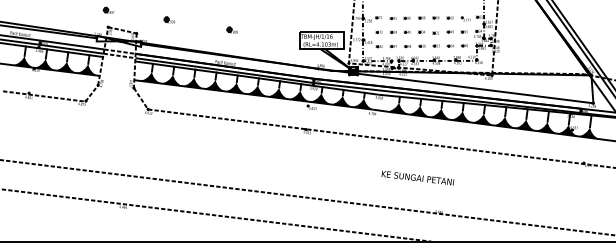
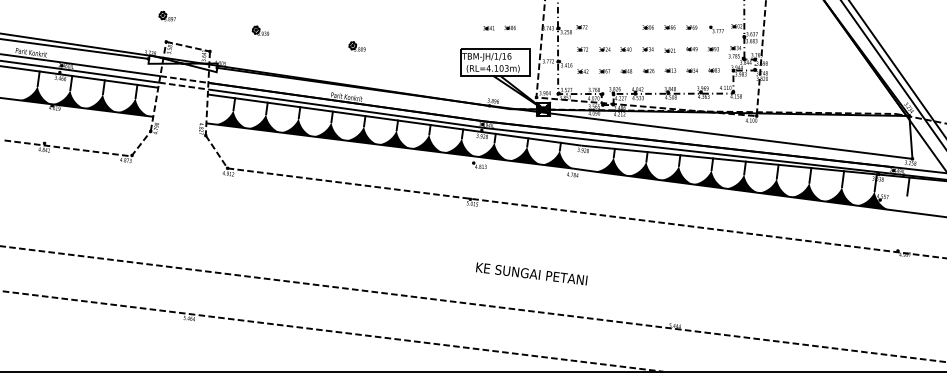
part: (399, 18) -> (498, 28), moved
fill: (588, 133) -> (904, 205), removed
text: (417, 177) -> (531, 273), moved

